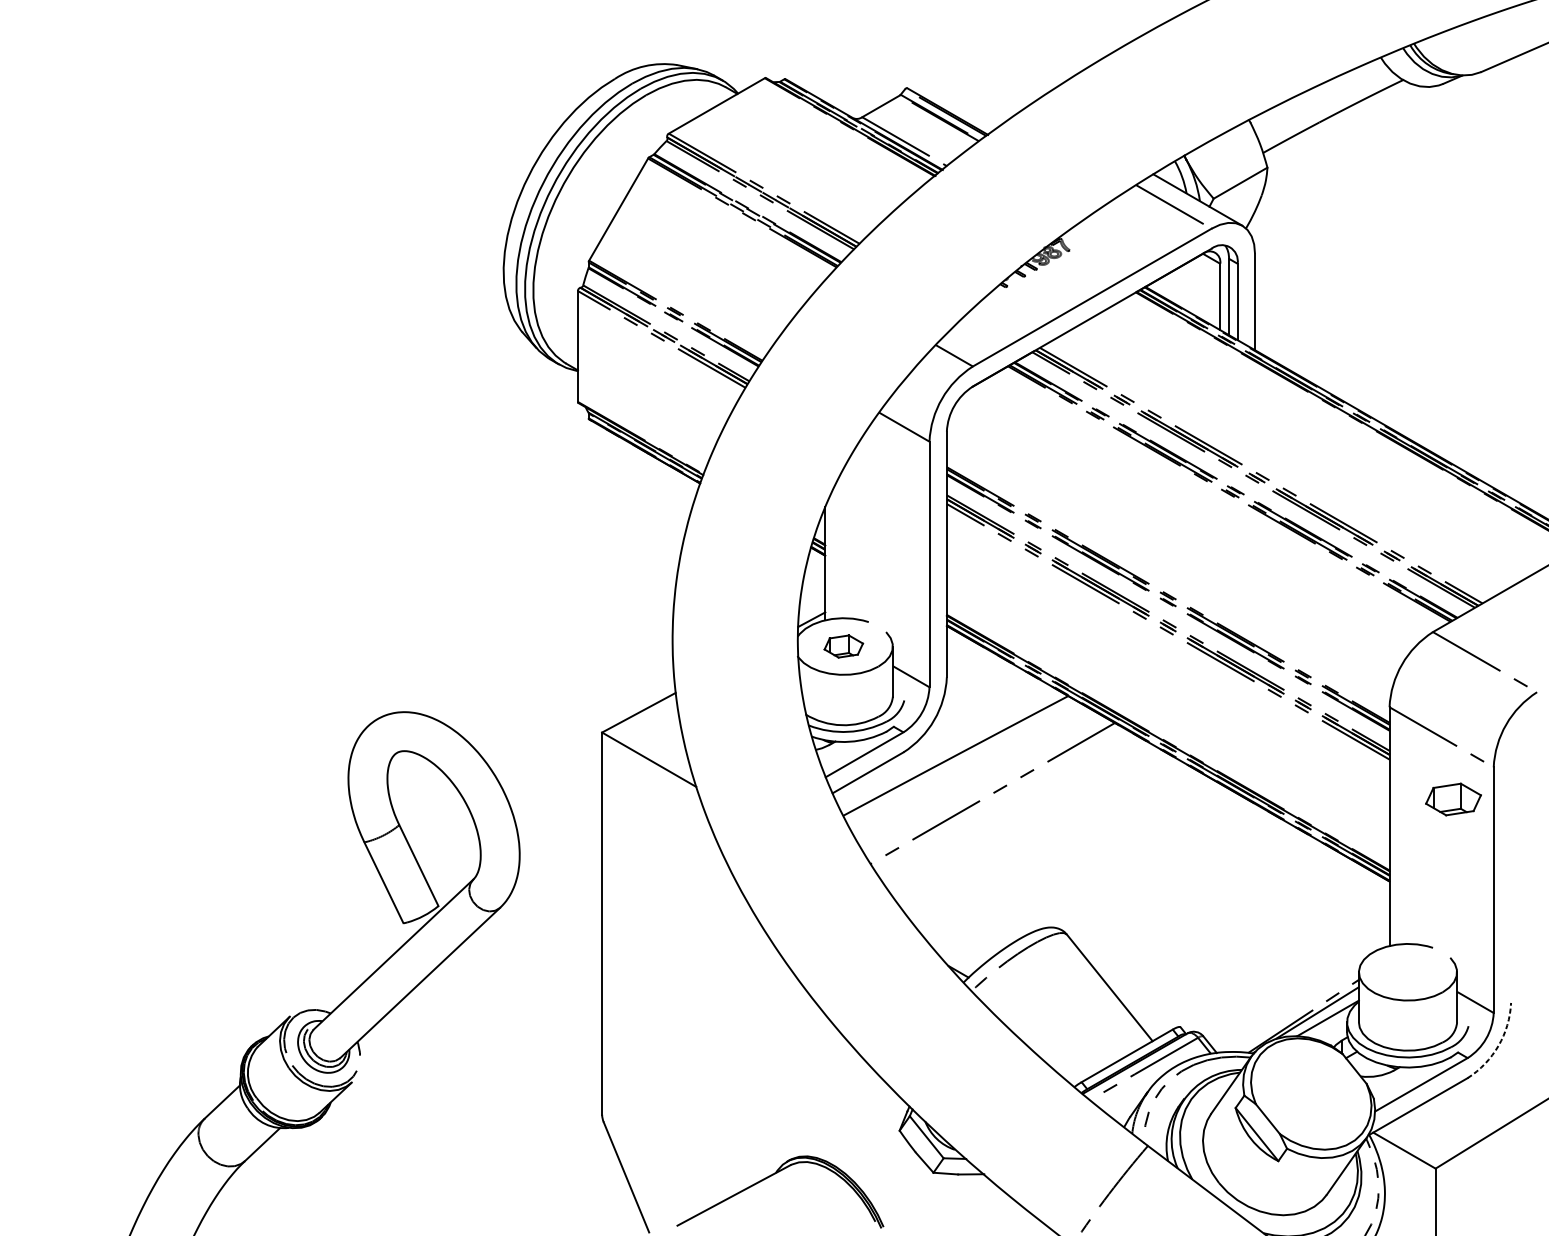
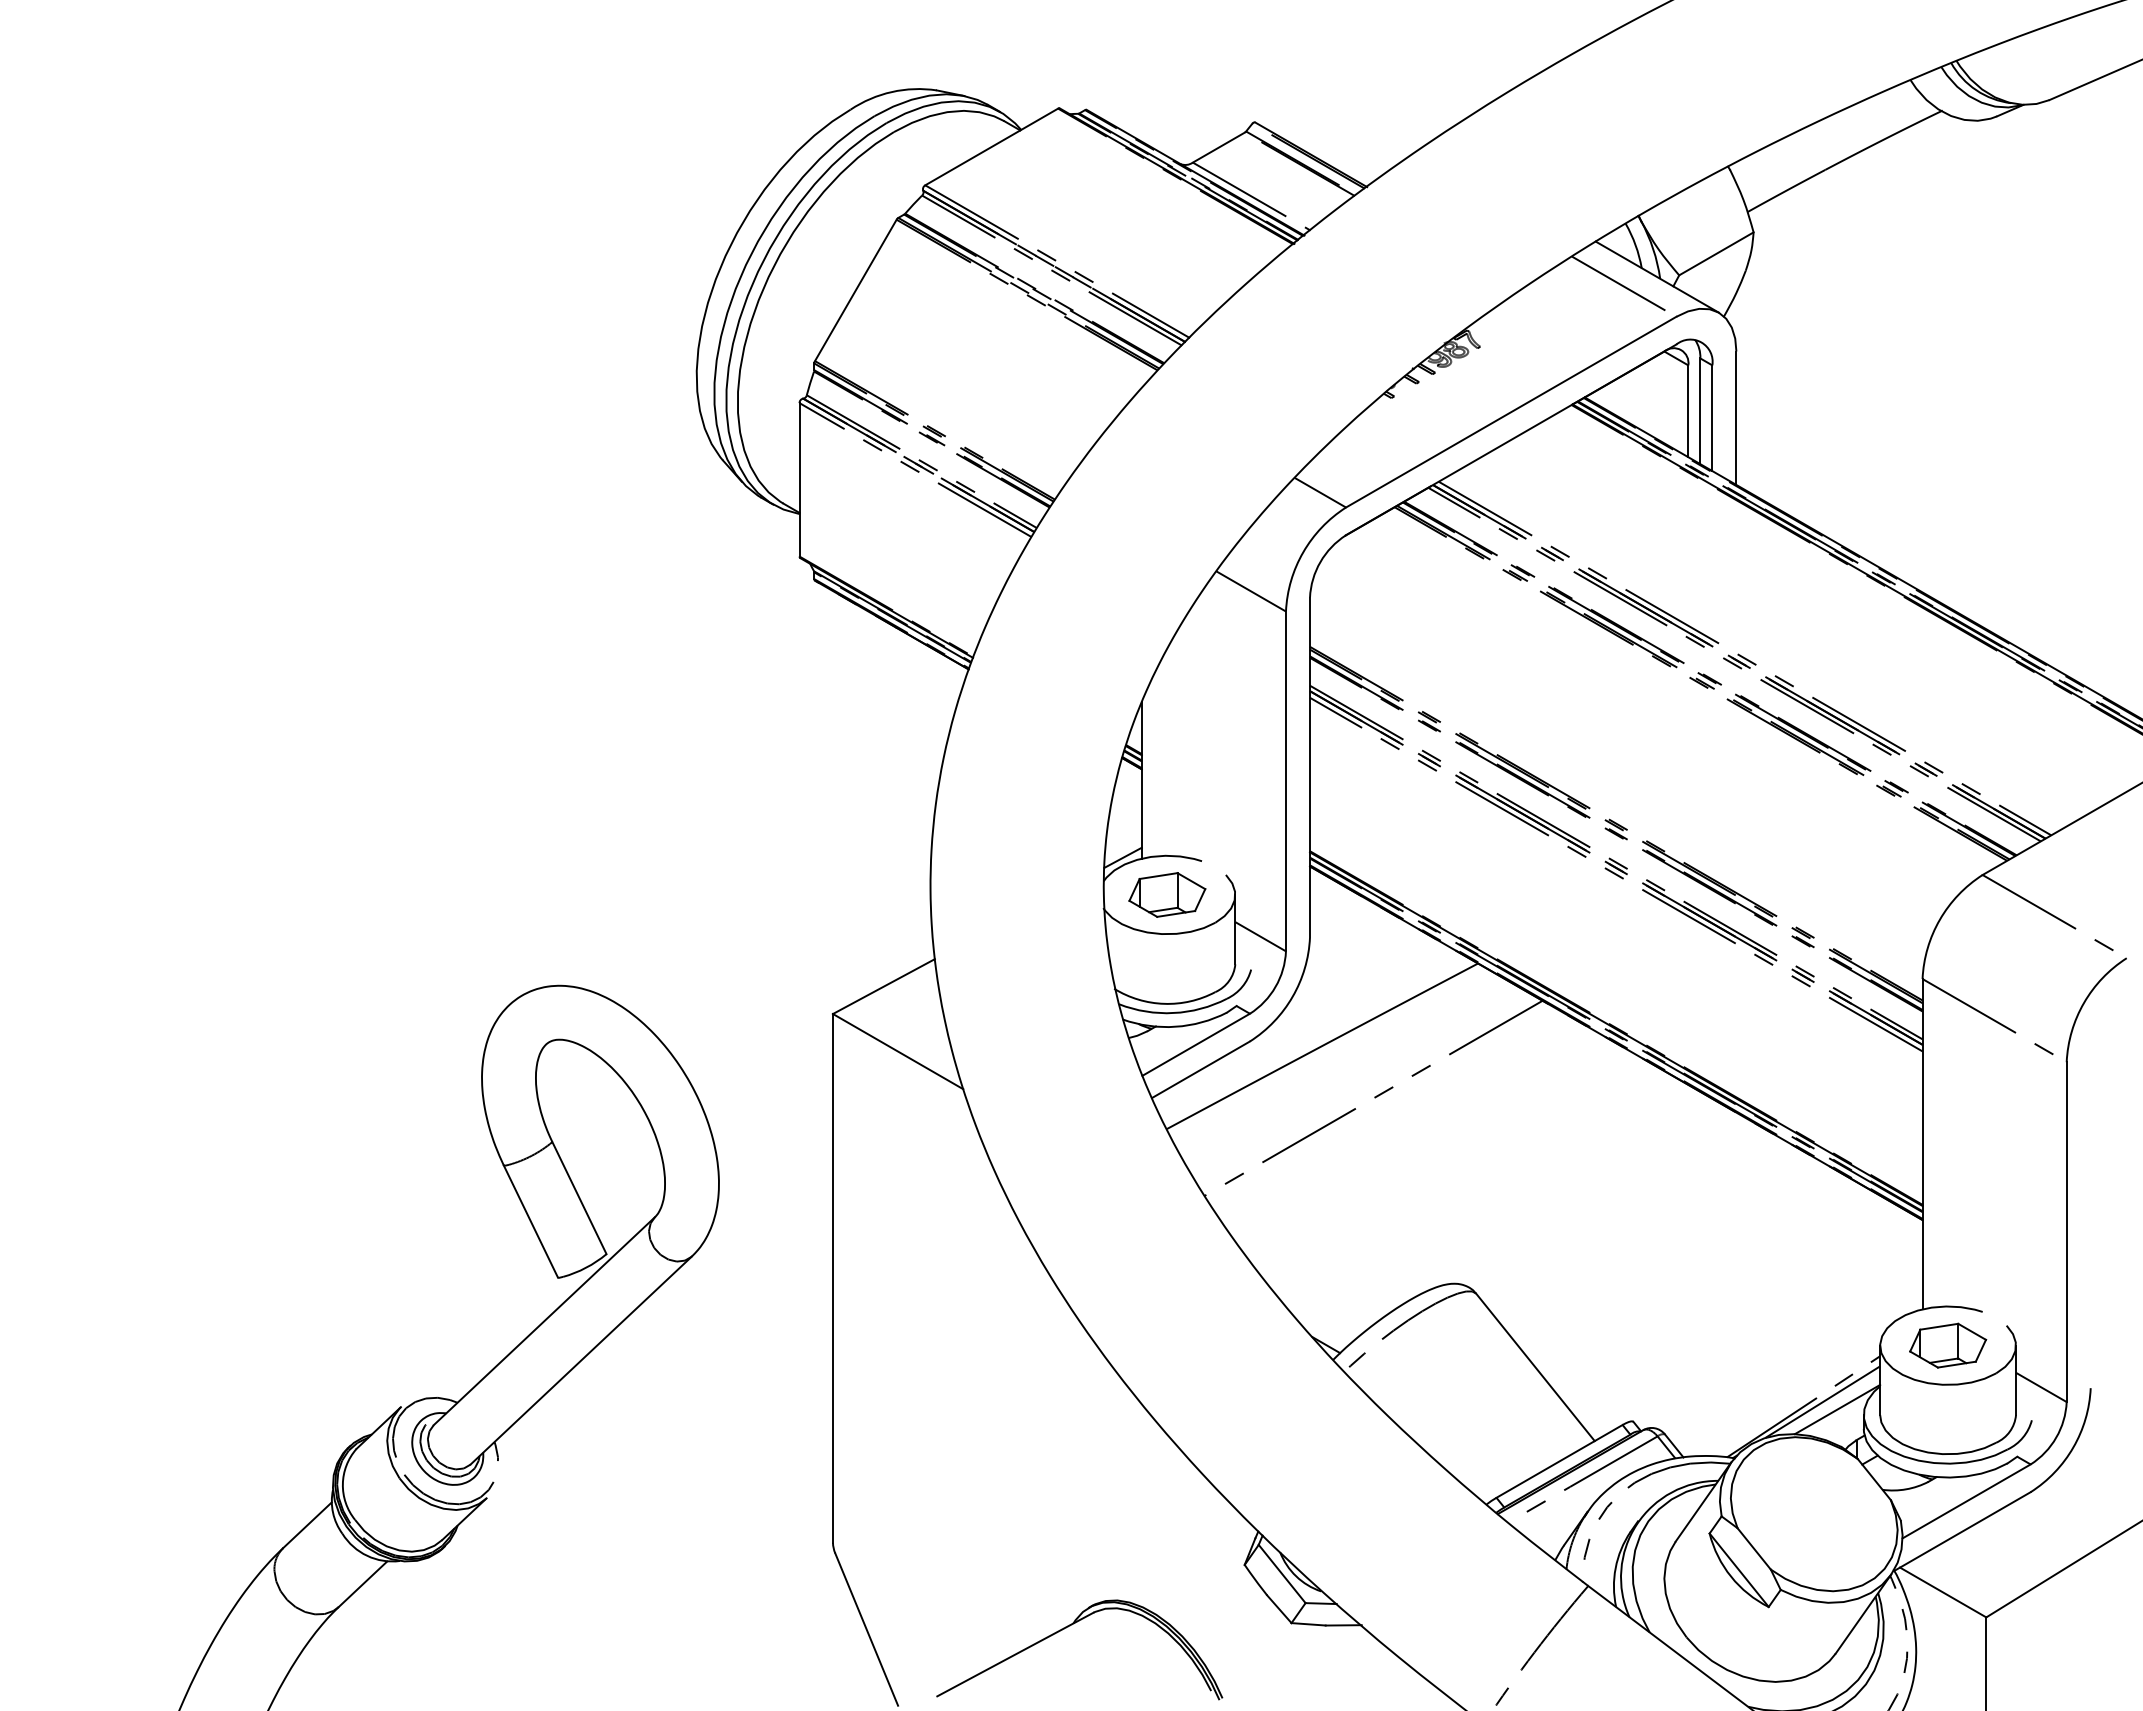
part: (843, 646) -> (1167, 894), size x1.43
part: (1453, 799) -> (1948, 1345), moved
arc: (1498, 1045) -> (2073, 1447), dashed -> solid

